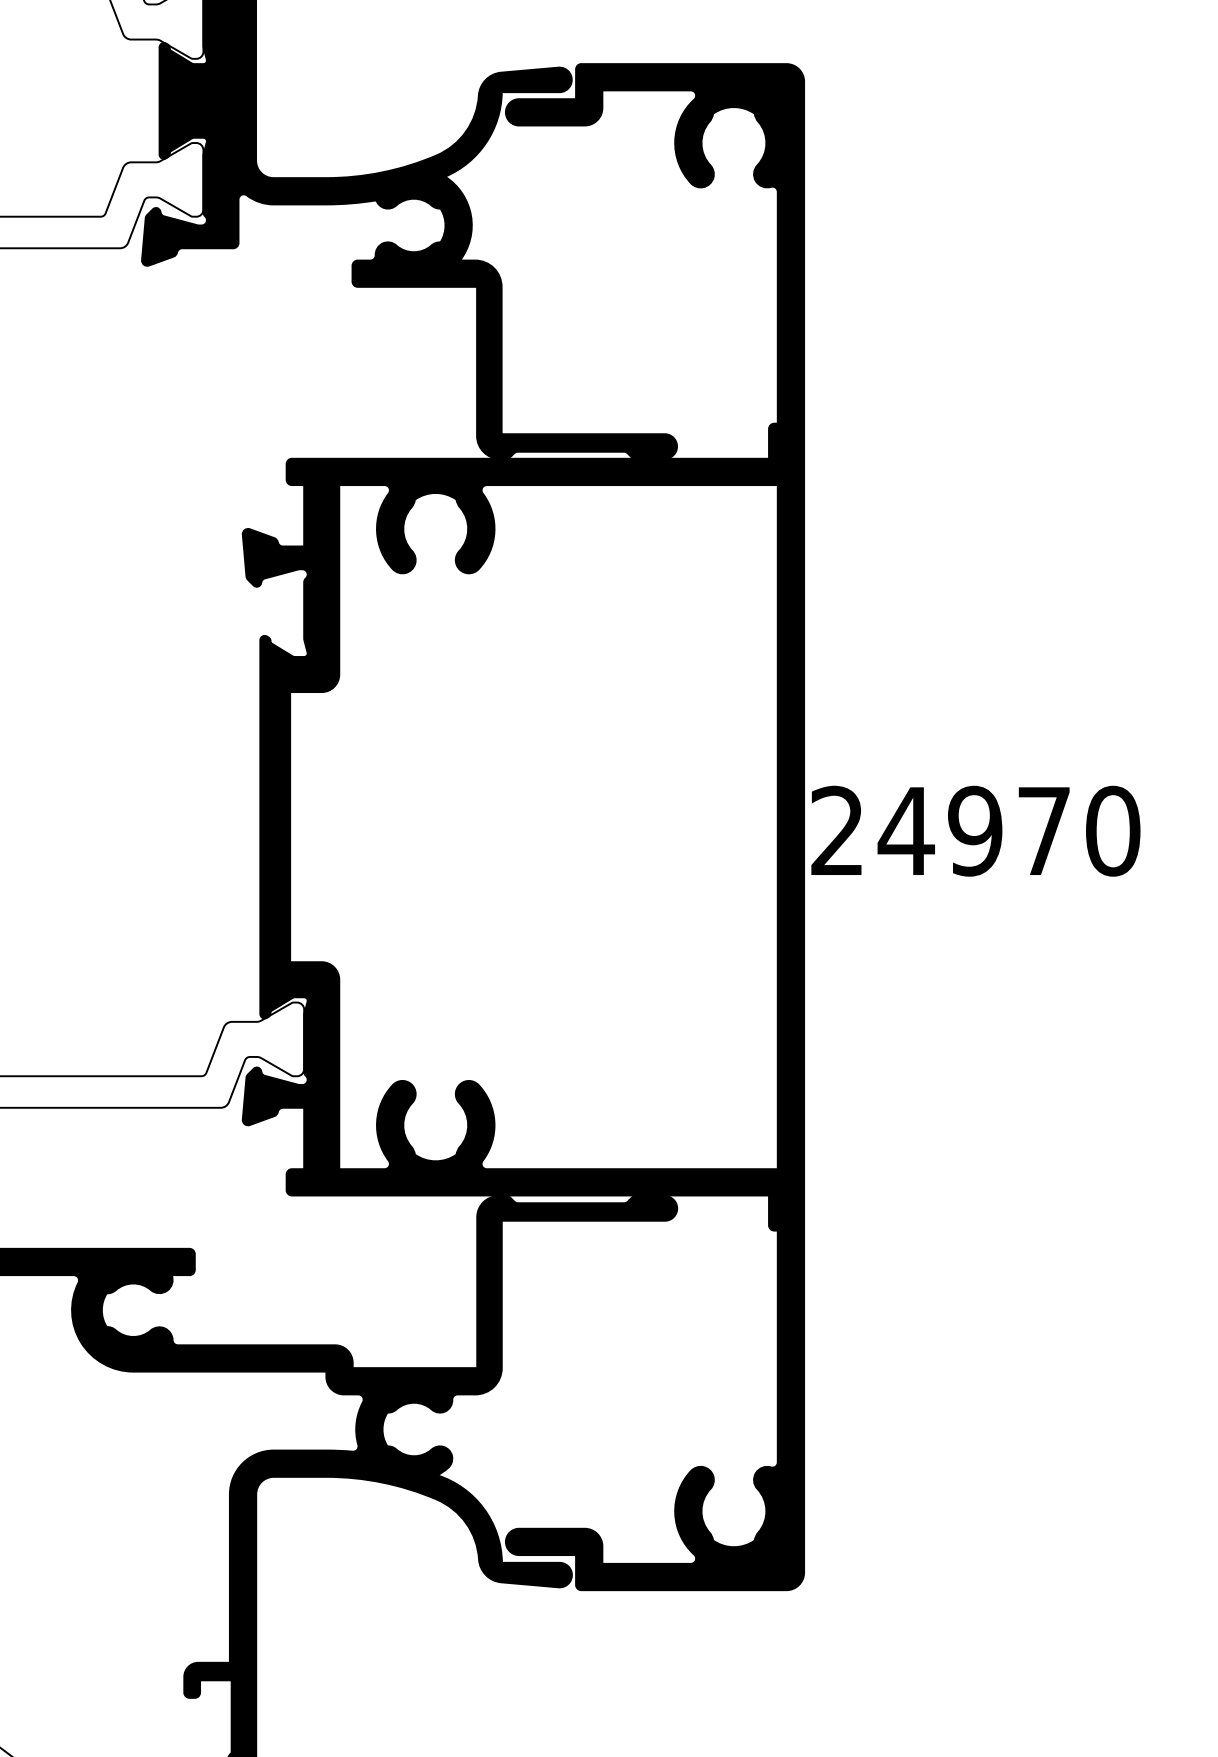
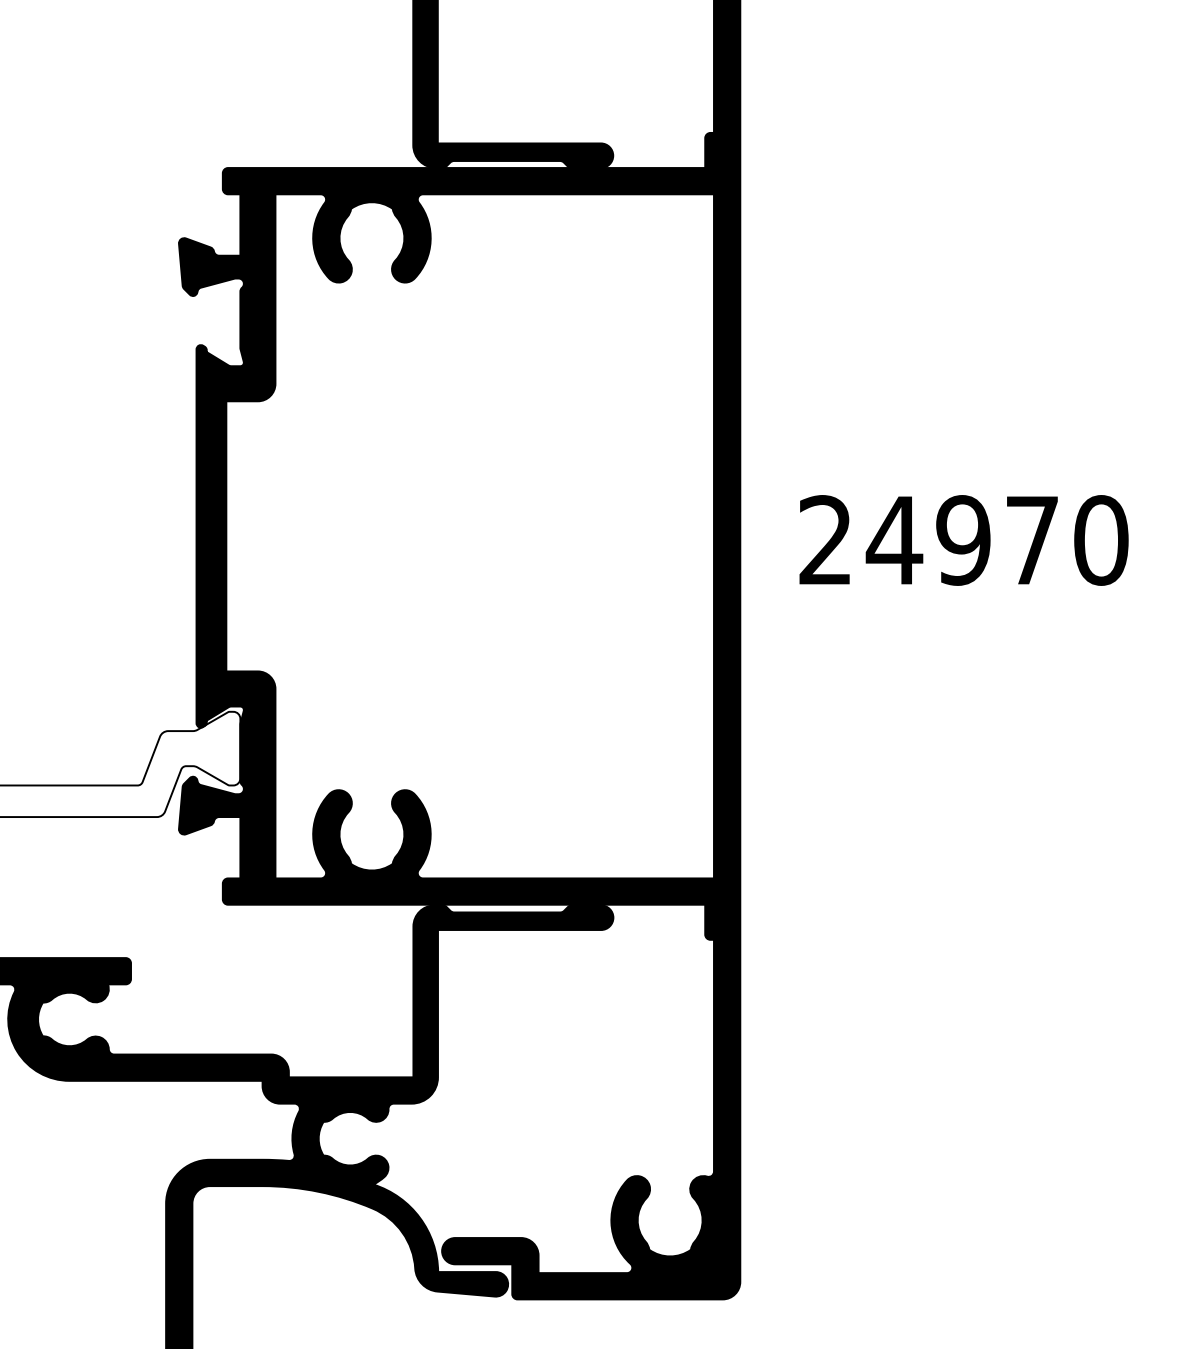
text: (975, 830) -> (963, 539), moved

